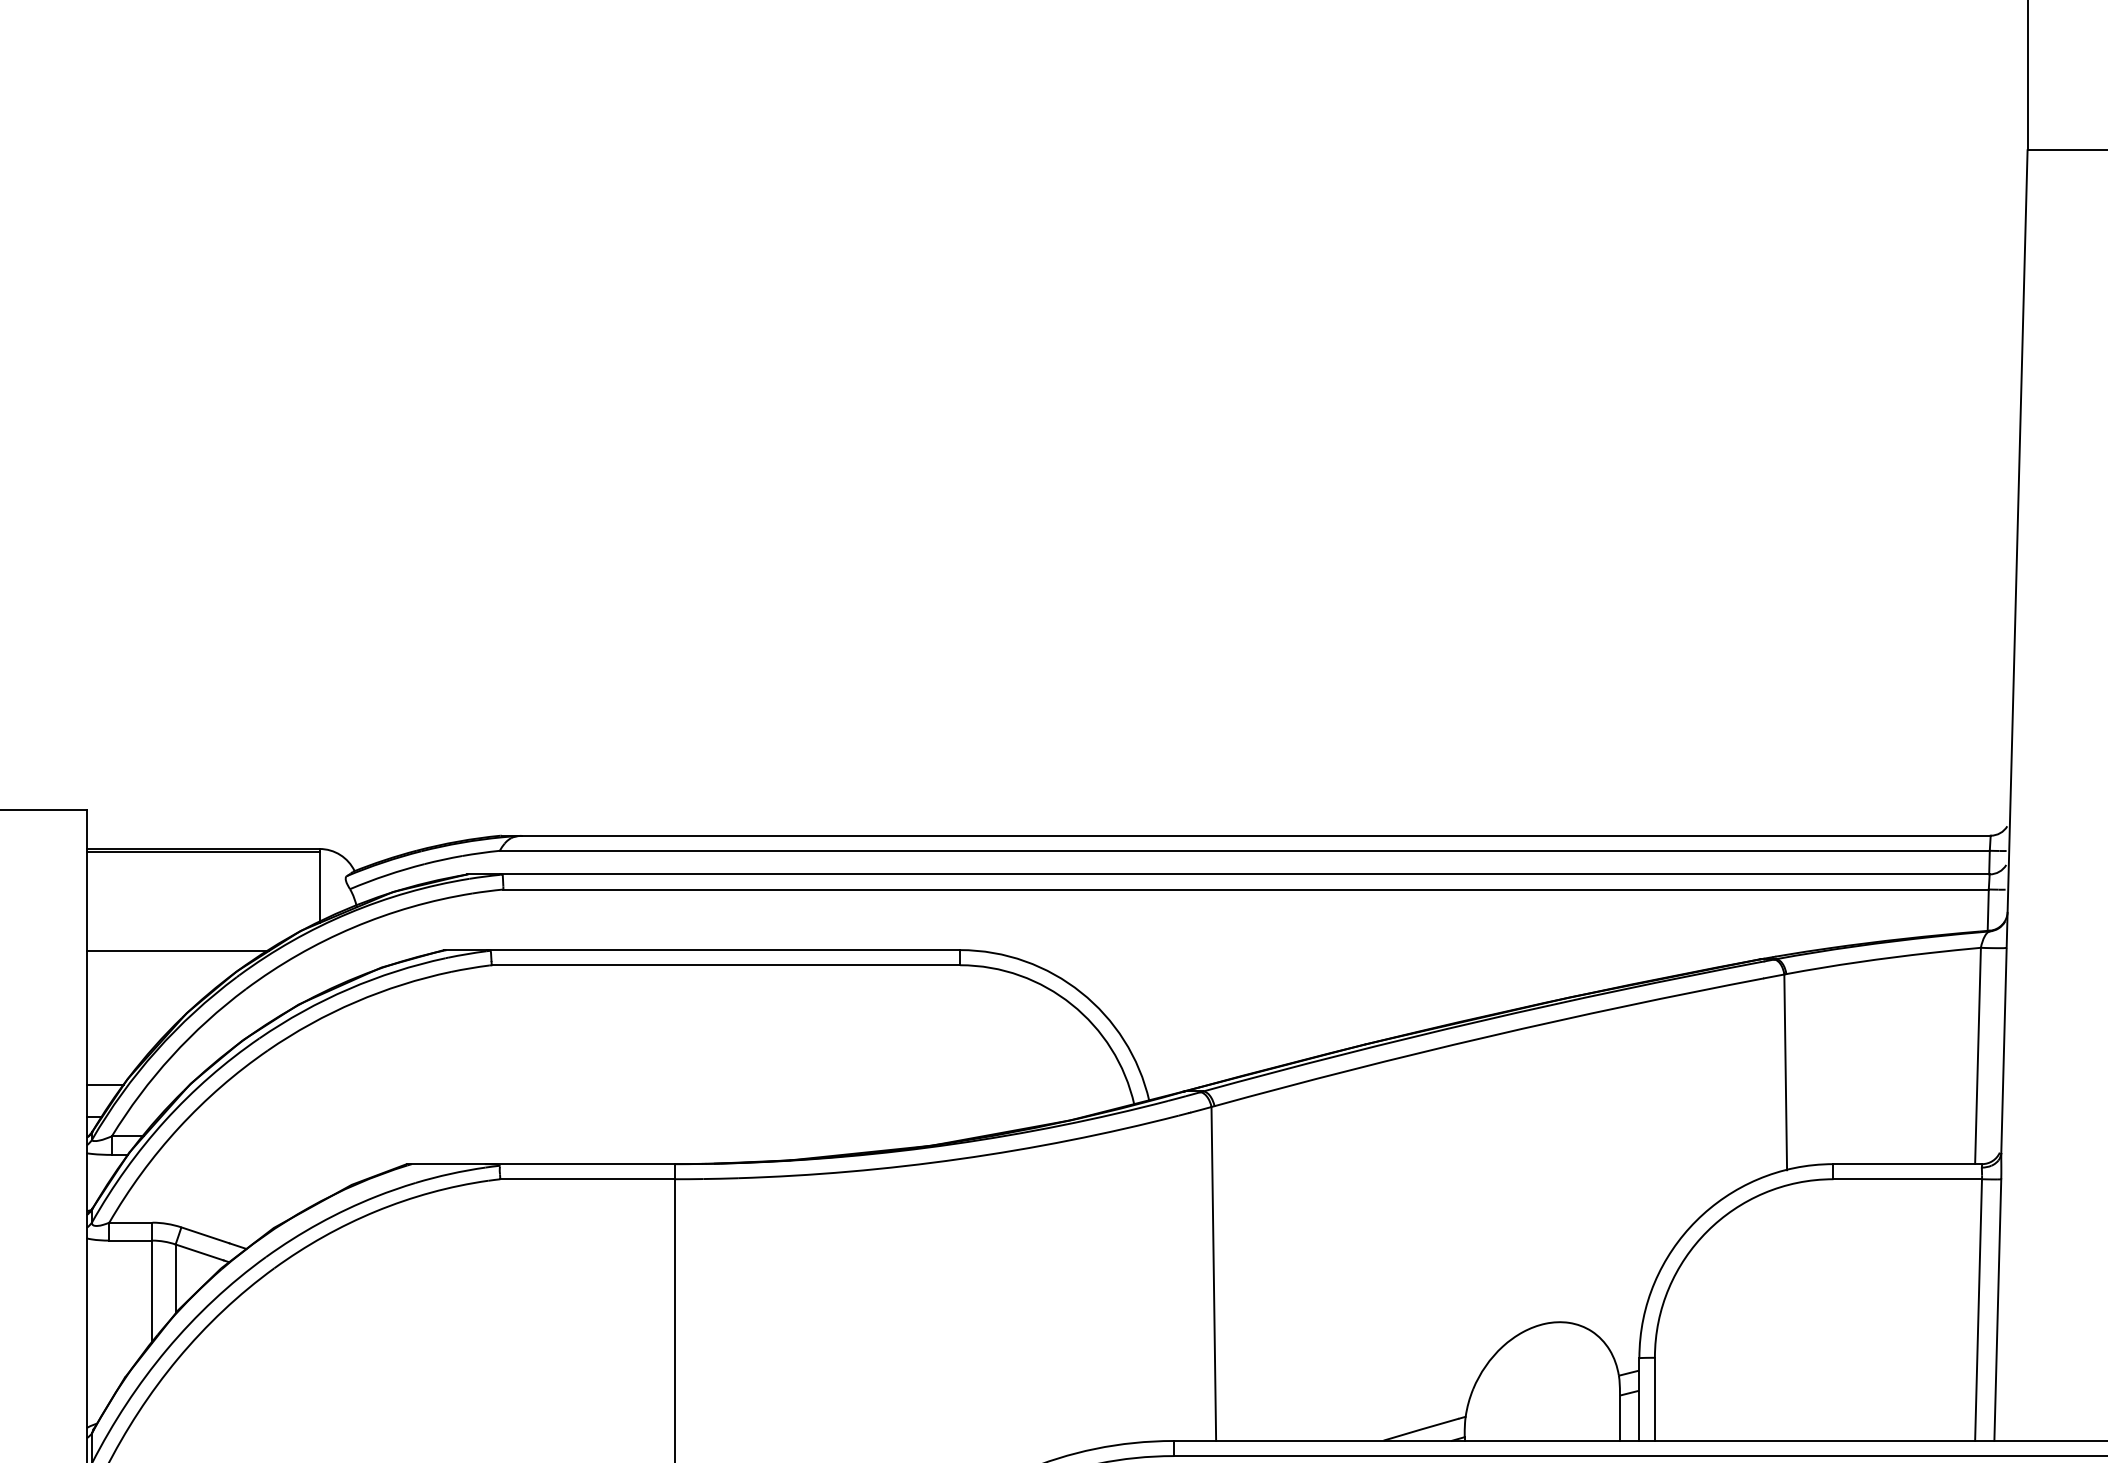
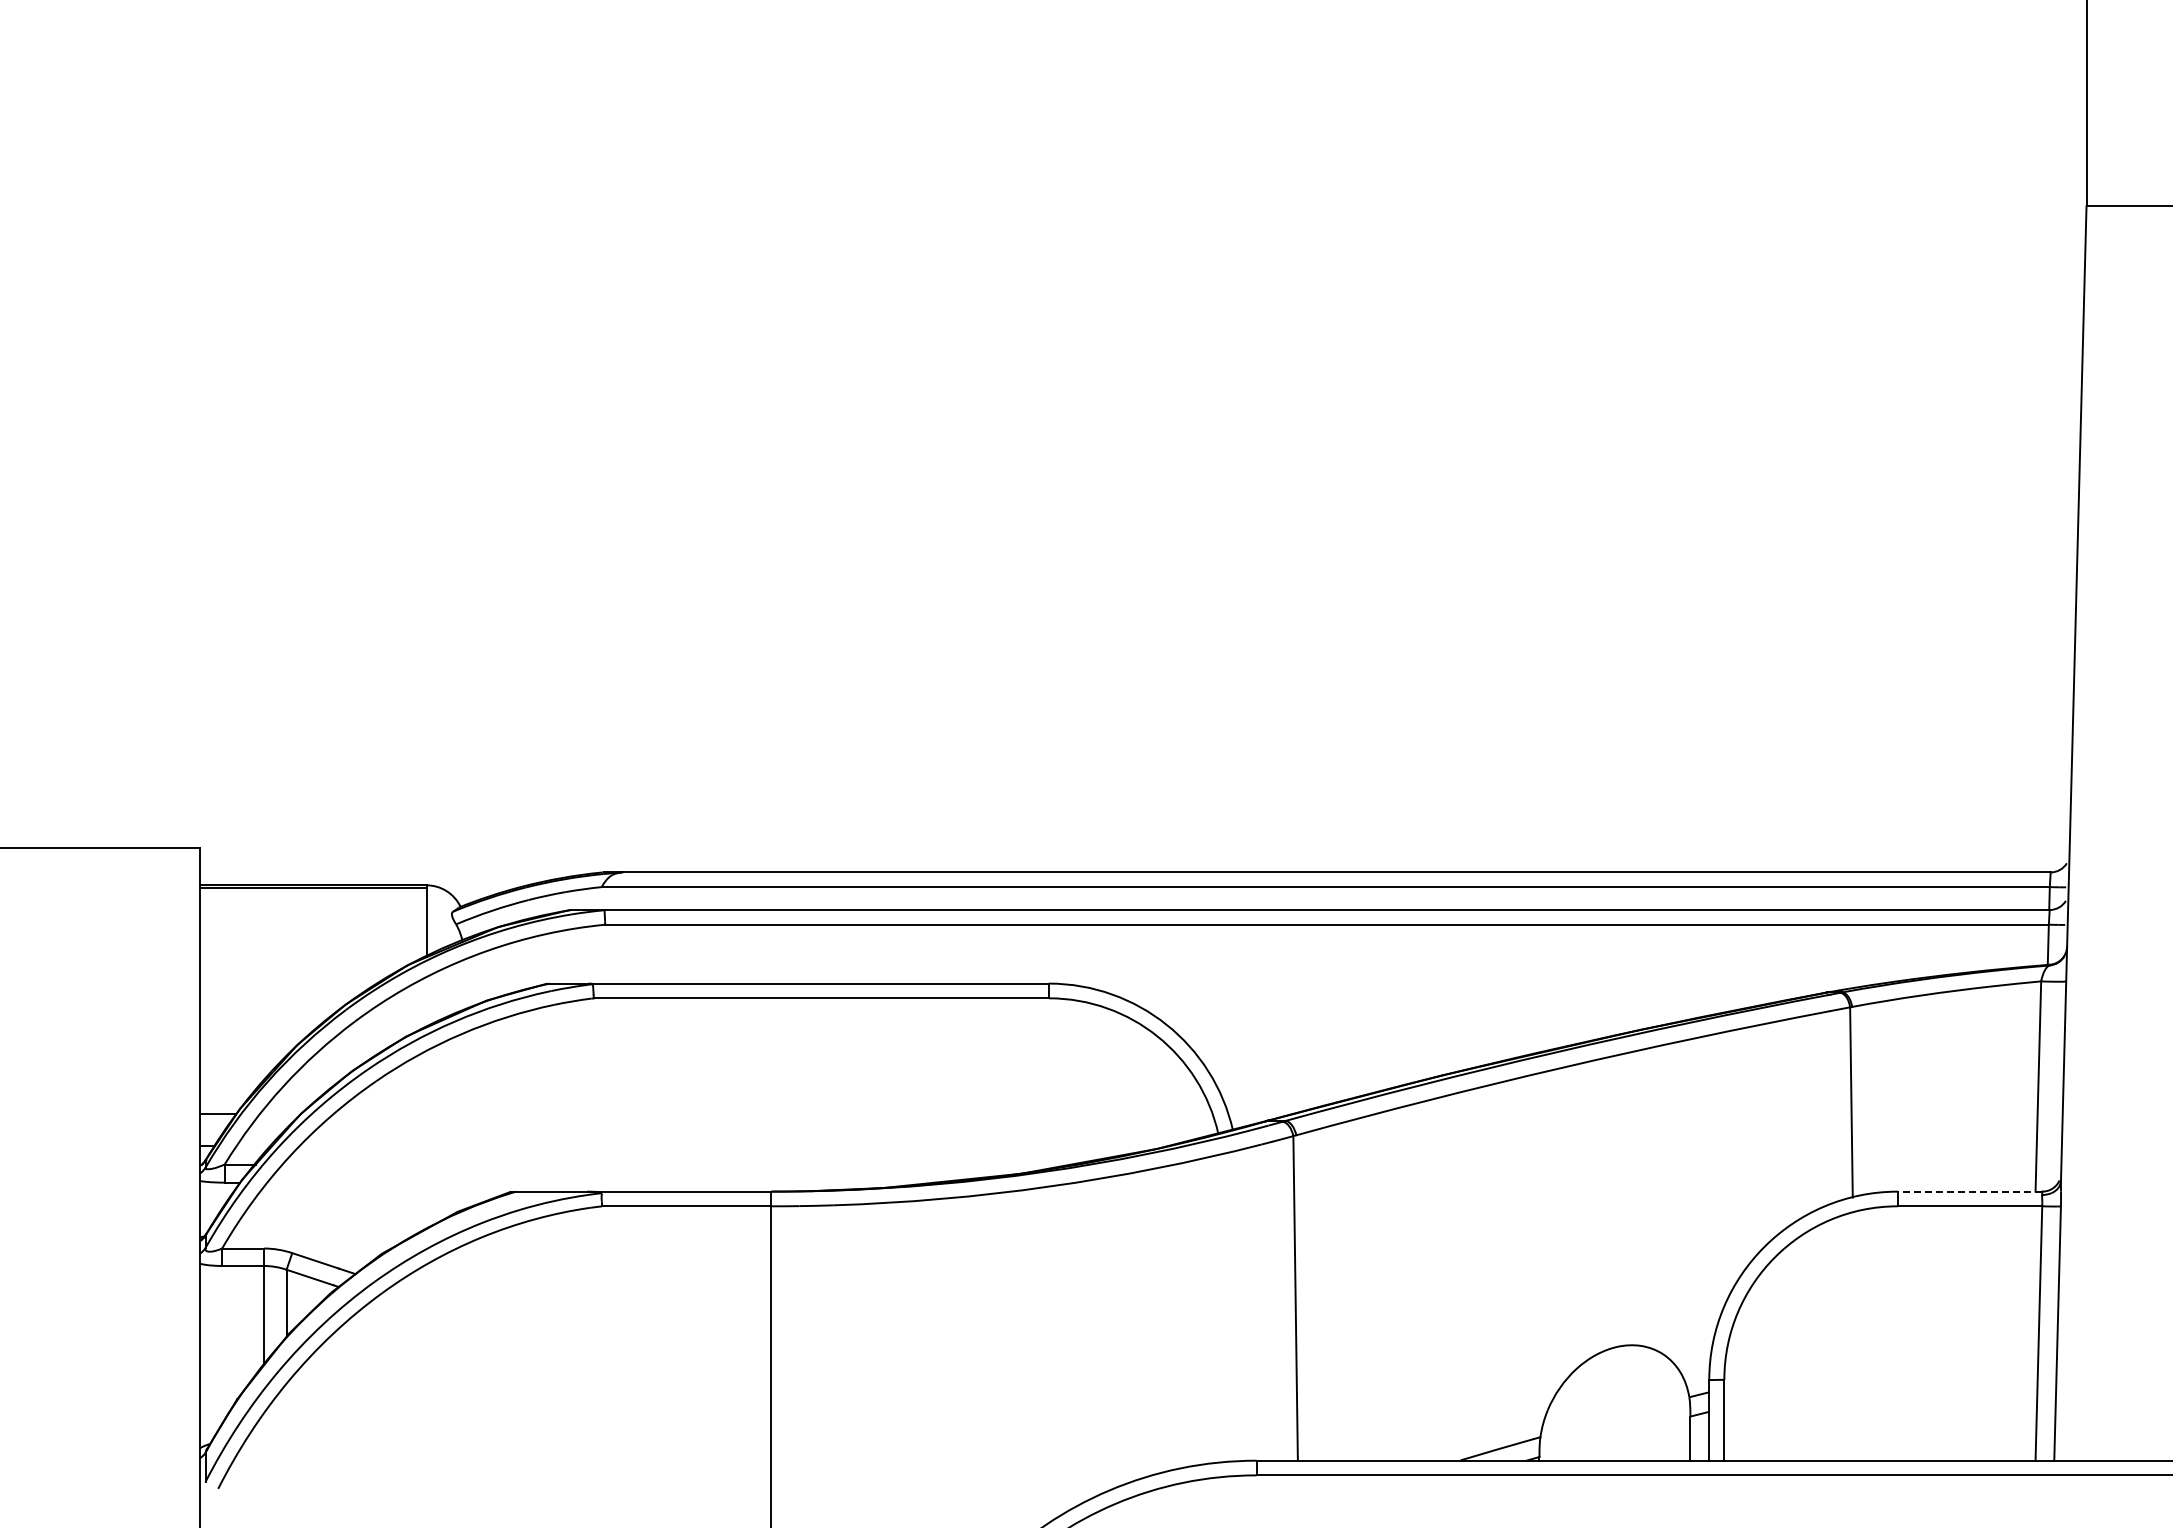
line: (177, 951) -> (288, 984), removed
line: (1907, 1163) -> (1969, 1191), solid -> dashed

